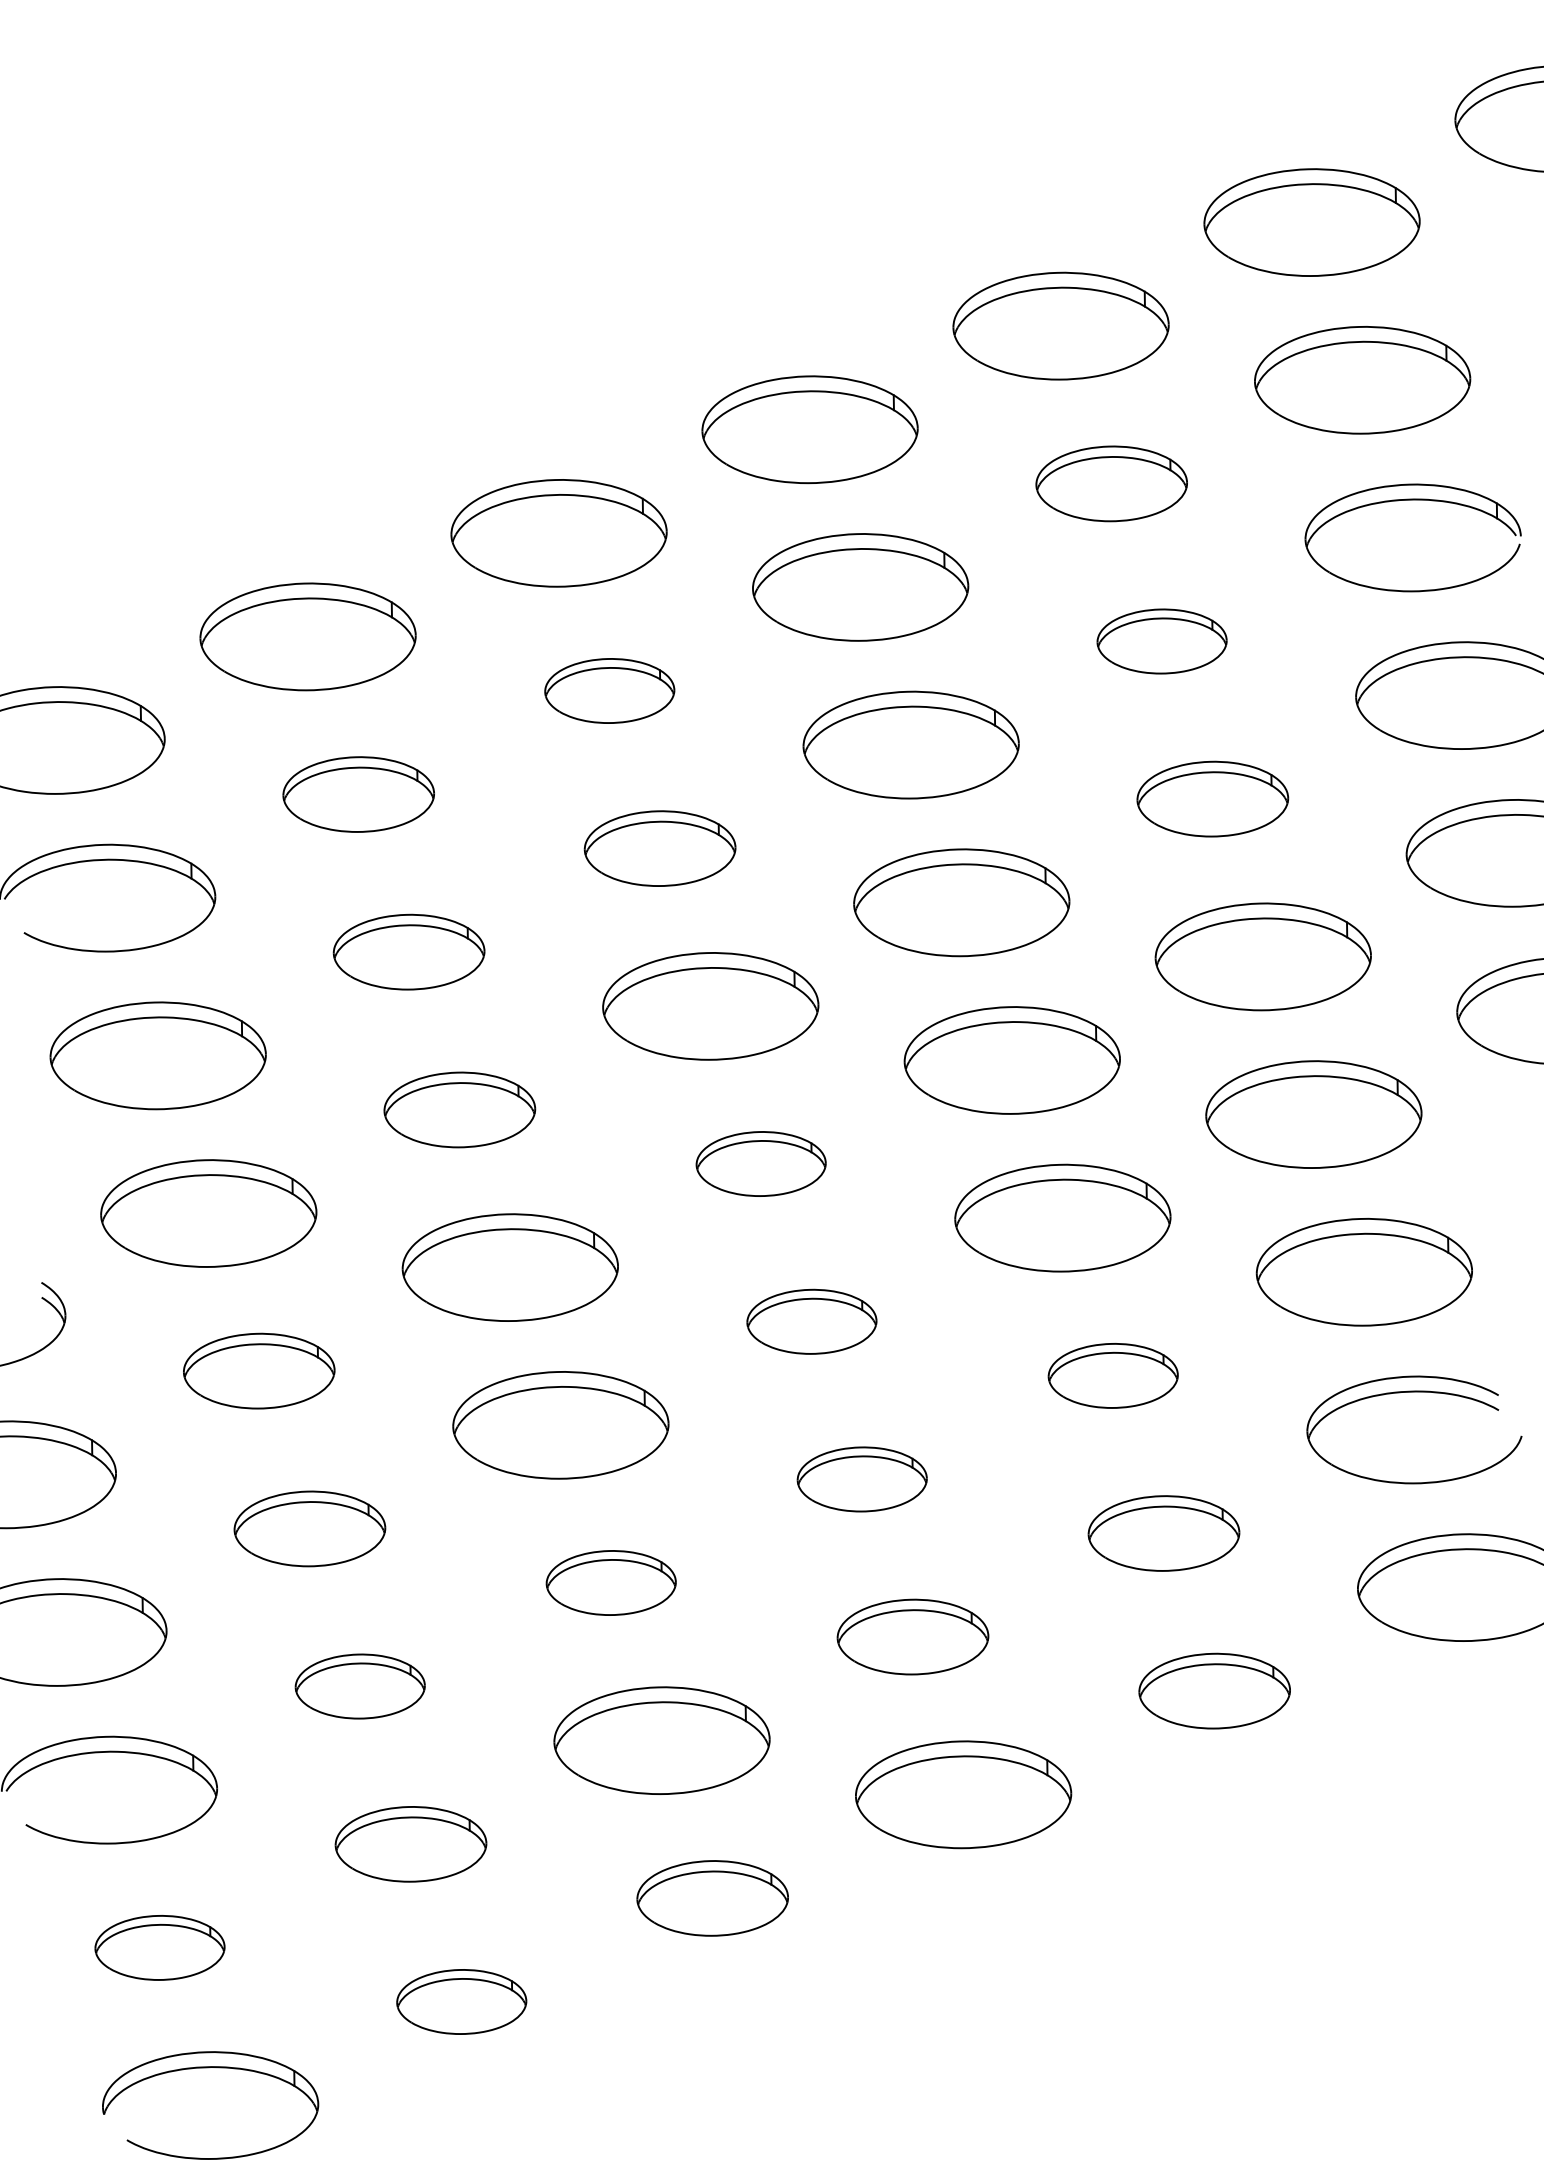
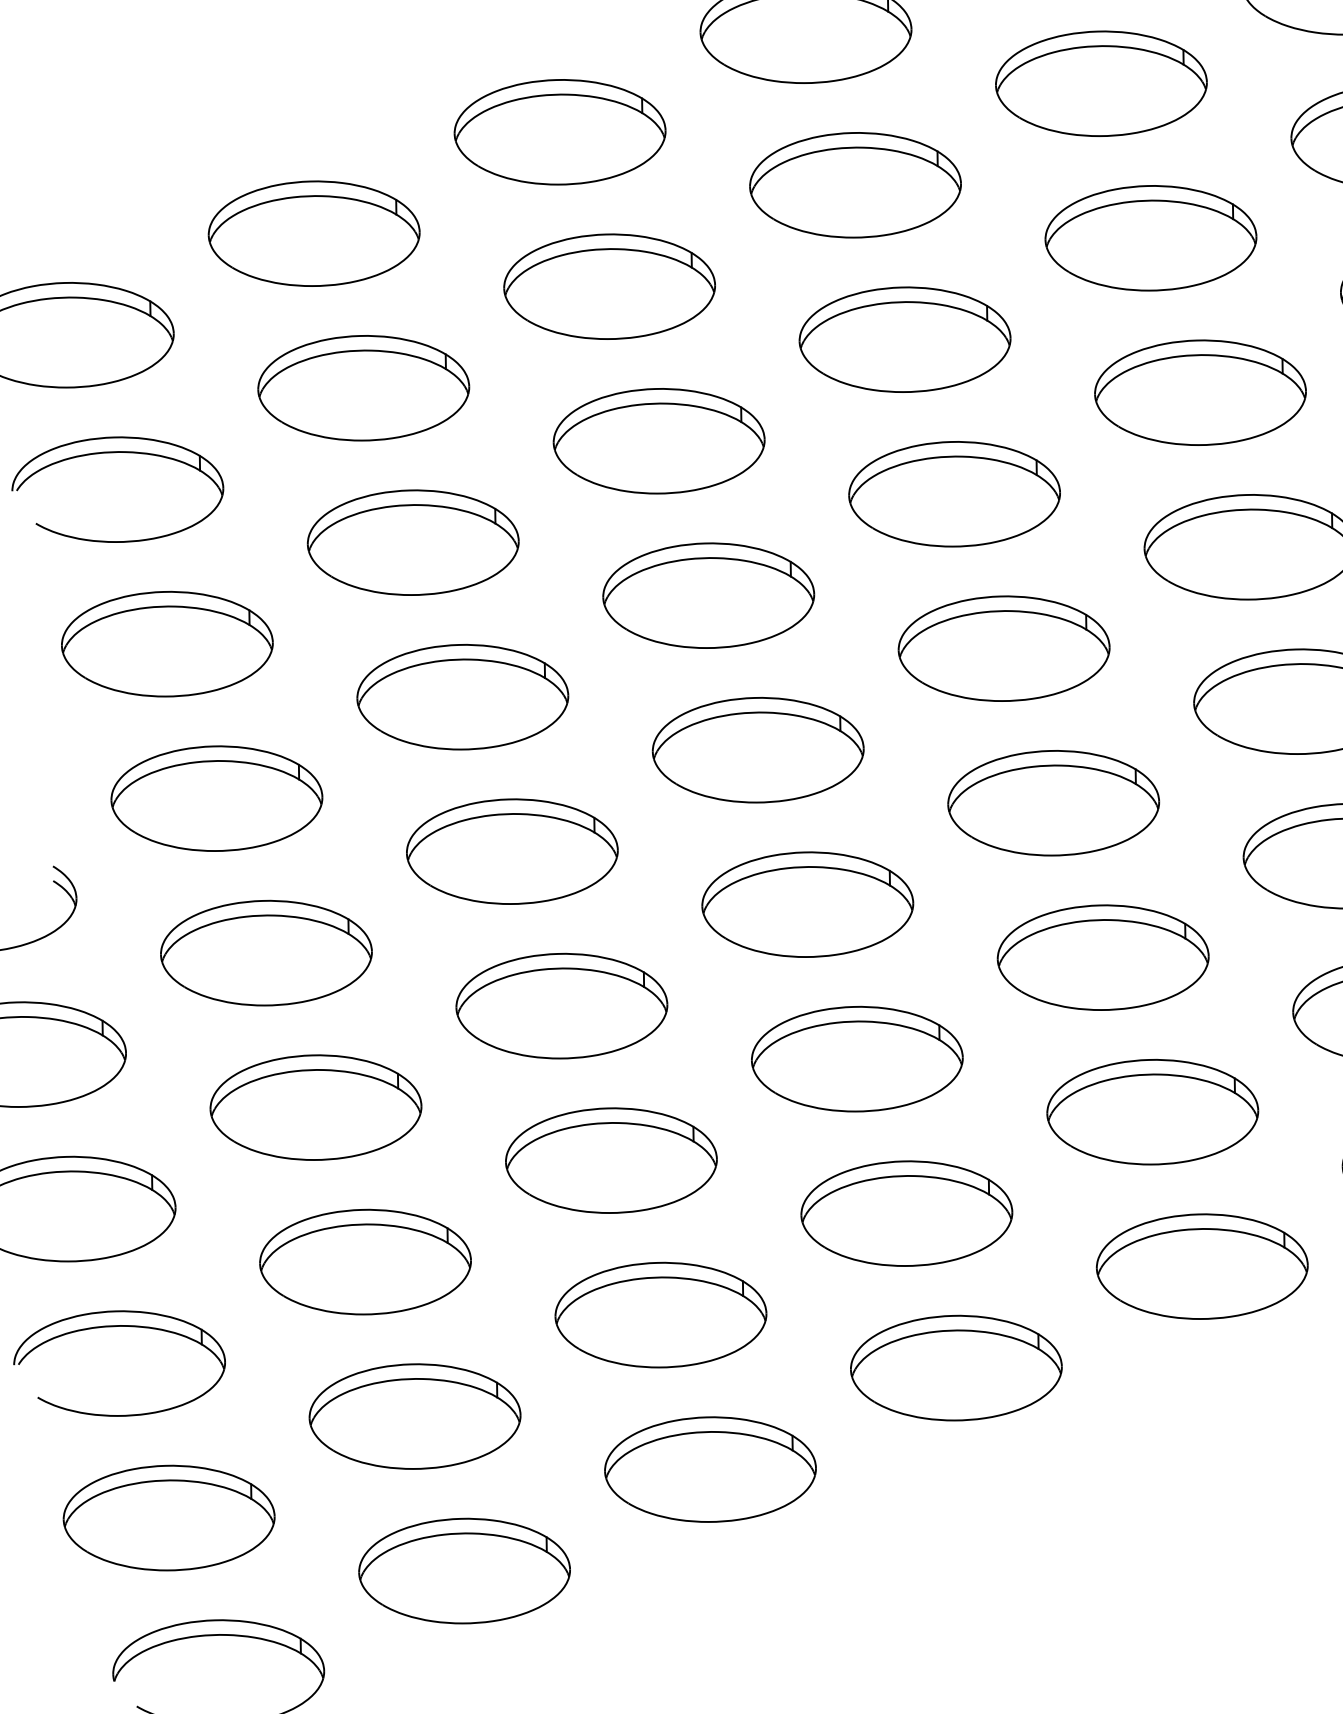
part: (1111, 483) -> (1101, 83), size x1.43
part: (1161, 641) -> (1150, 238), size x1.67
part: (609, 690) -> (609, 286), size x1.67
part: (358, 794) -> (363, 388), size x1.43
part: (1212, 798) -> (1200, 392), size x1.43
part: (659, 848) -> (658, 441), size x1.43
part: (408, 951) -> (412, 541), size x1.43
part: (459, 1109) -> (462, 696), size x1.43
part: (760, 1163) -> (757, 749), size x1.67
part: (811, 1321) -> (807, 904), size x1.67
part: (258, 1370) -> (265, 952), size x1.43
part: (1112, 1375) -> (1102, 957), size x1.67
part: (861, 1479) -> (856, 1059), size x1.67
part: (309, 1528) -> (315, 1107), size x1.43
part: (1163, 1533) -> (1152, 1112), size x1.43
part: (610, 1582) -> (610, 1160), size x1.67
part: (912, 1636) -> (906, 1213), size x1.43
part: (359, 1686) -> (364, 1262), size x1.67
part: (1214, 1690) -> (1202, 1265), size x1.43
part: (410, 1844) -> (414, 1416), size x1.43
part: (712, 1898) -> (710, 1469), size x1.43
part: (159, 1947) -> (168, 1517), size x1.67
part: (461, 2001) -> (464, 1570), size x1.67

